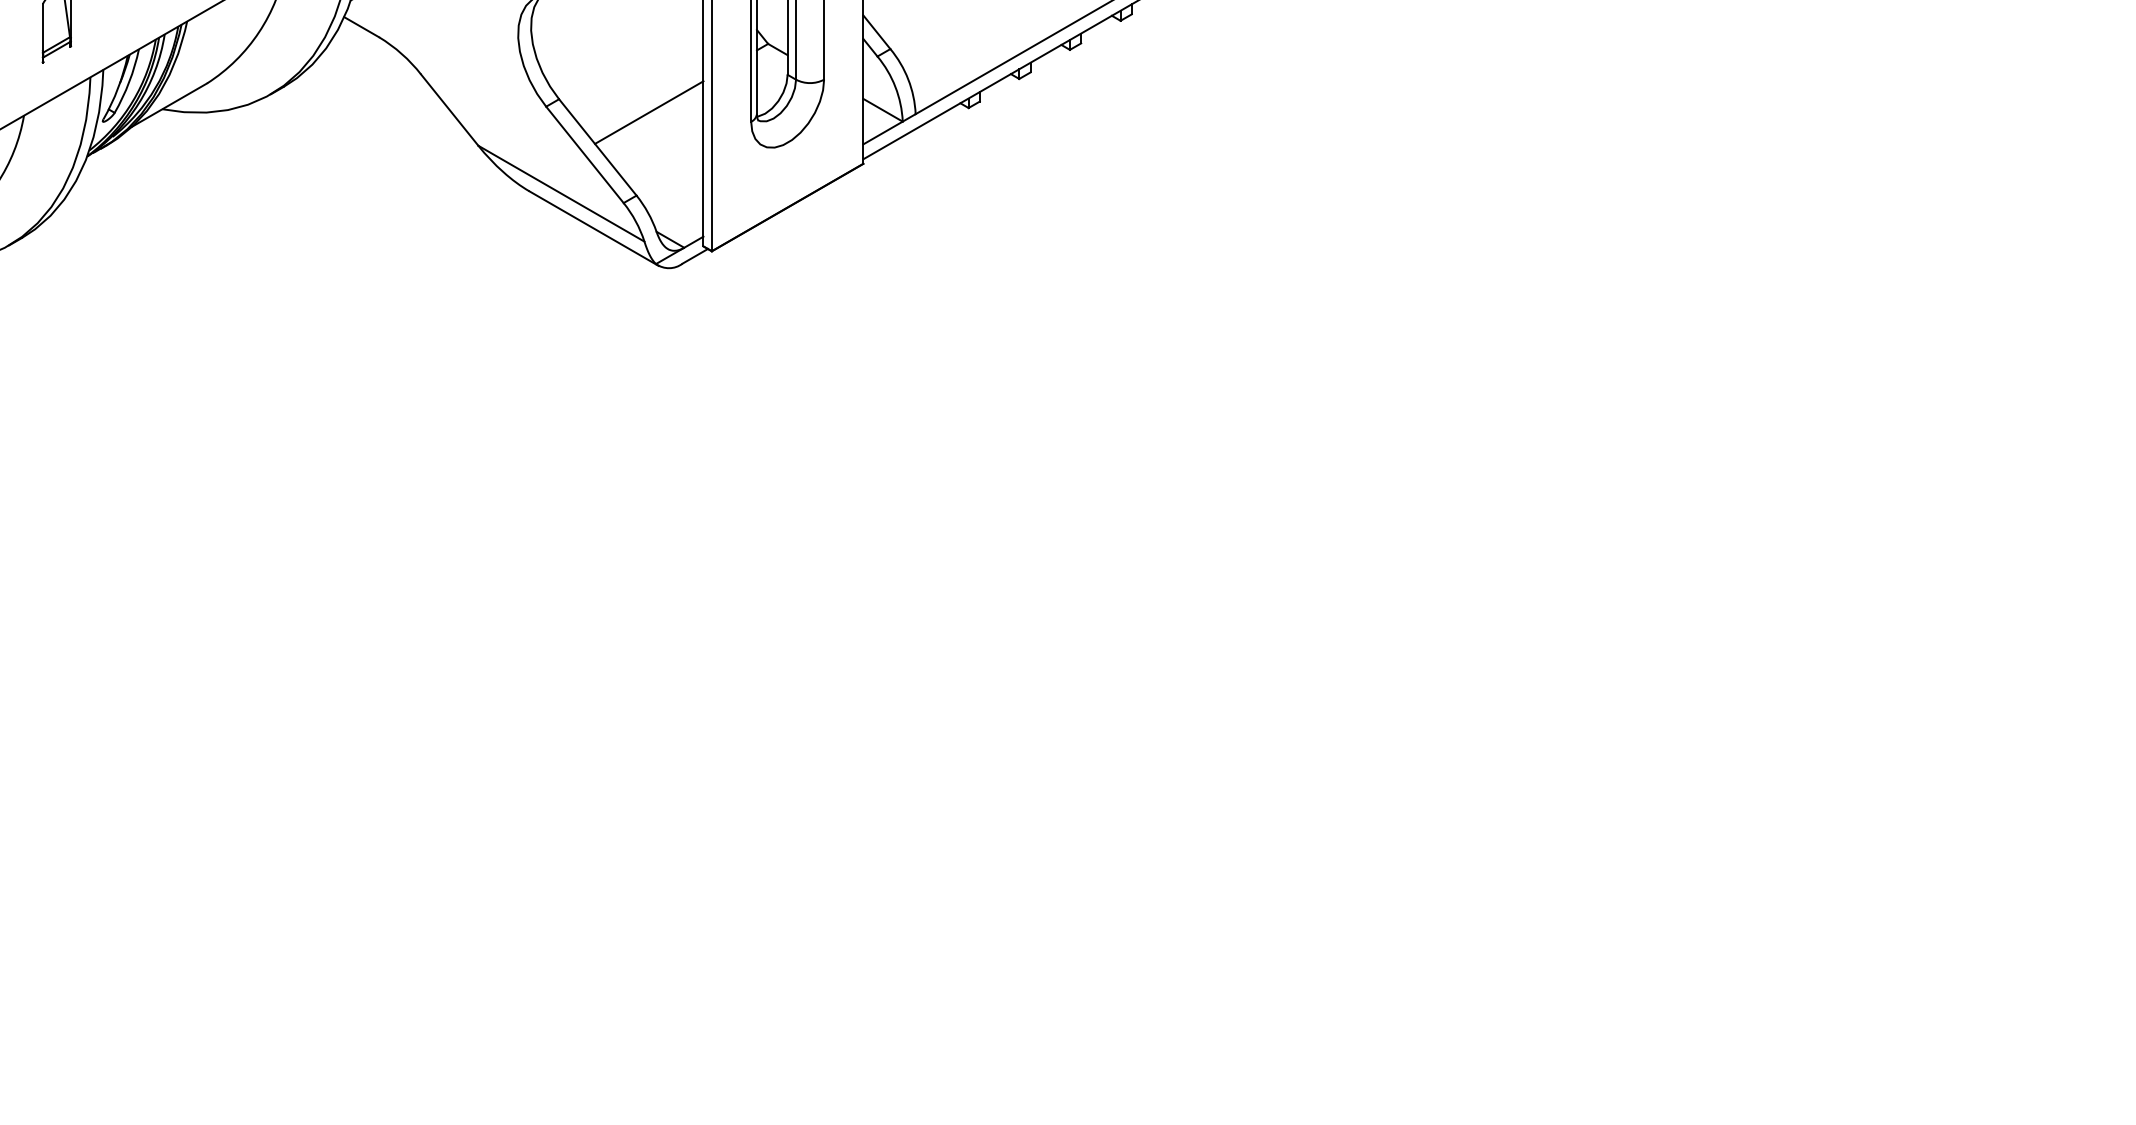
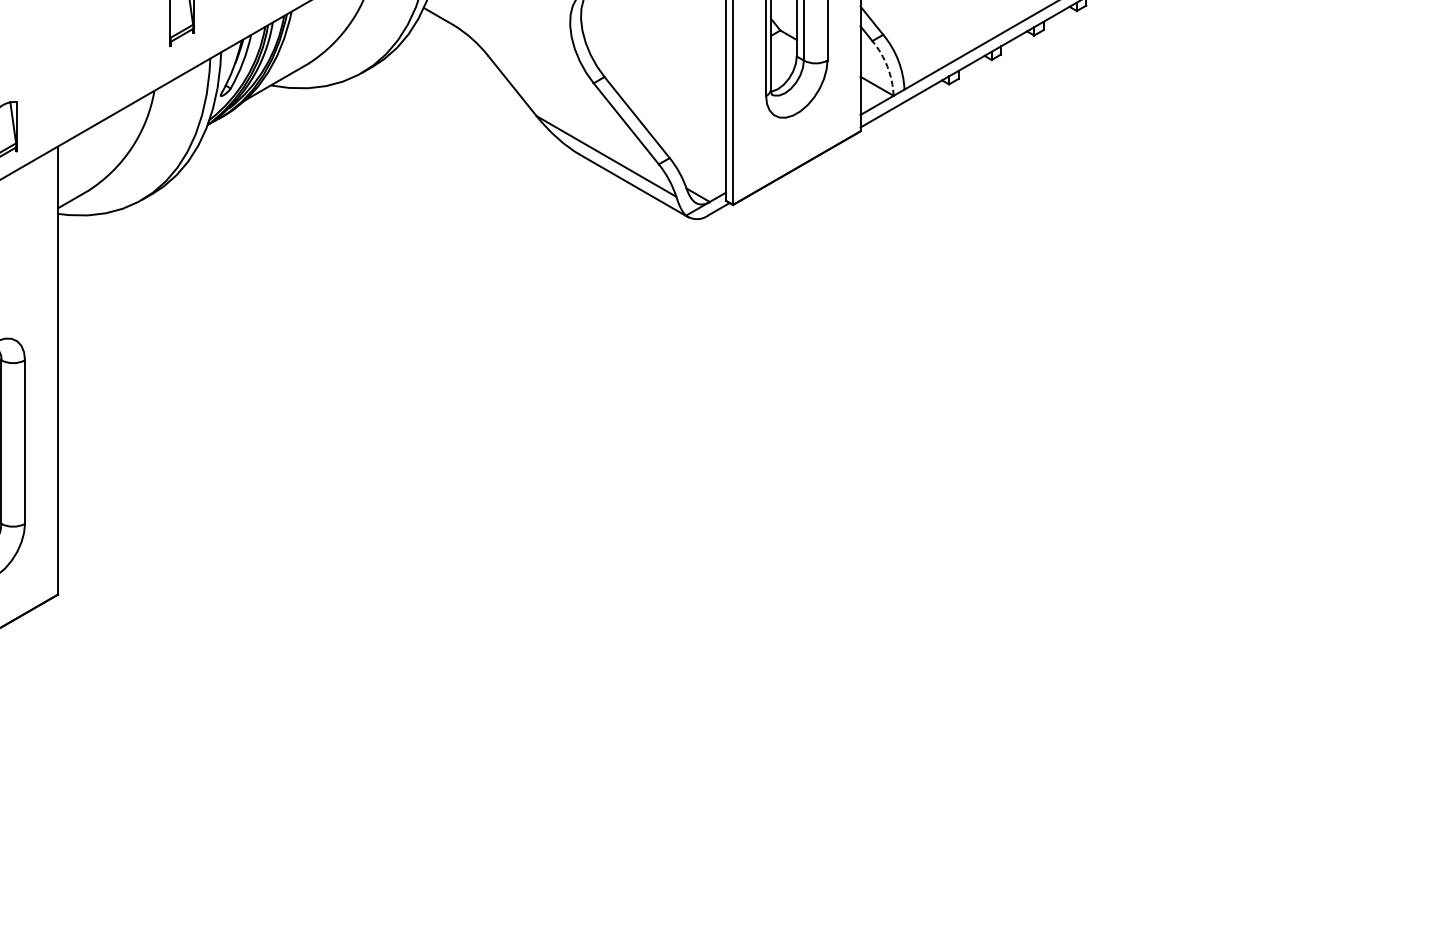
arc: (895, 87) -> (887, 67), solid -> dashed
line: (649, 112) -> (680, 88), removed

